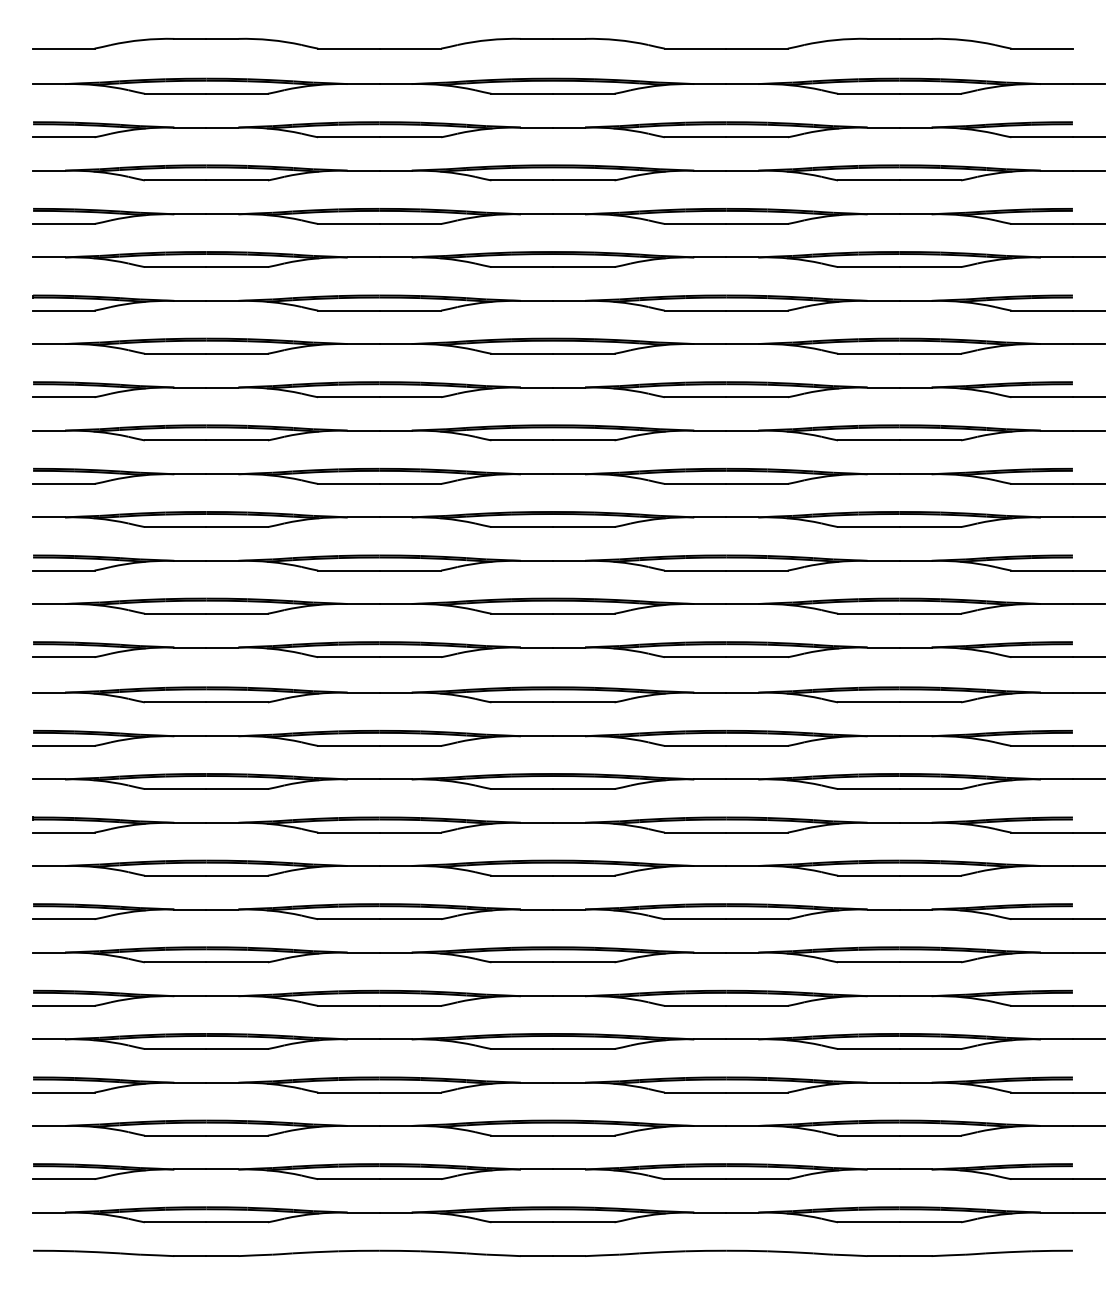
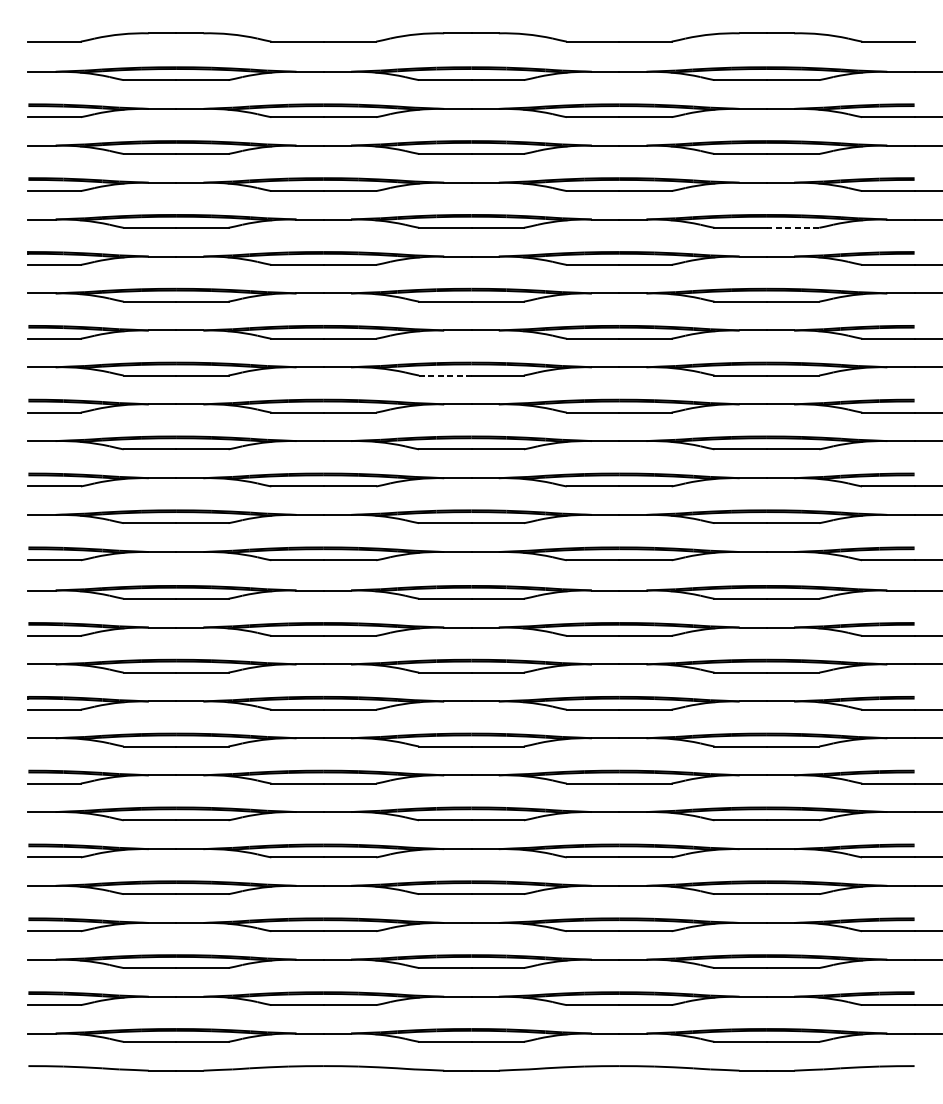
line: (930, 267) -> (793, 228), solid -> dashed
line: (522, 440) -> (445, 375), solid -> dashed

